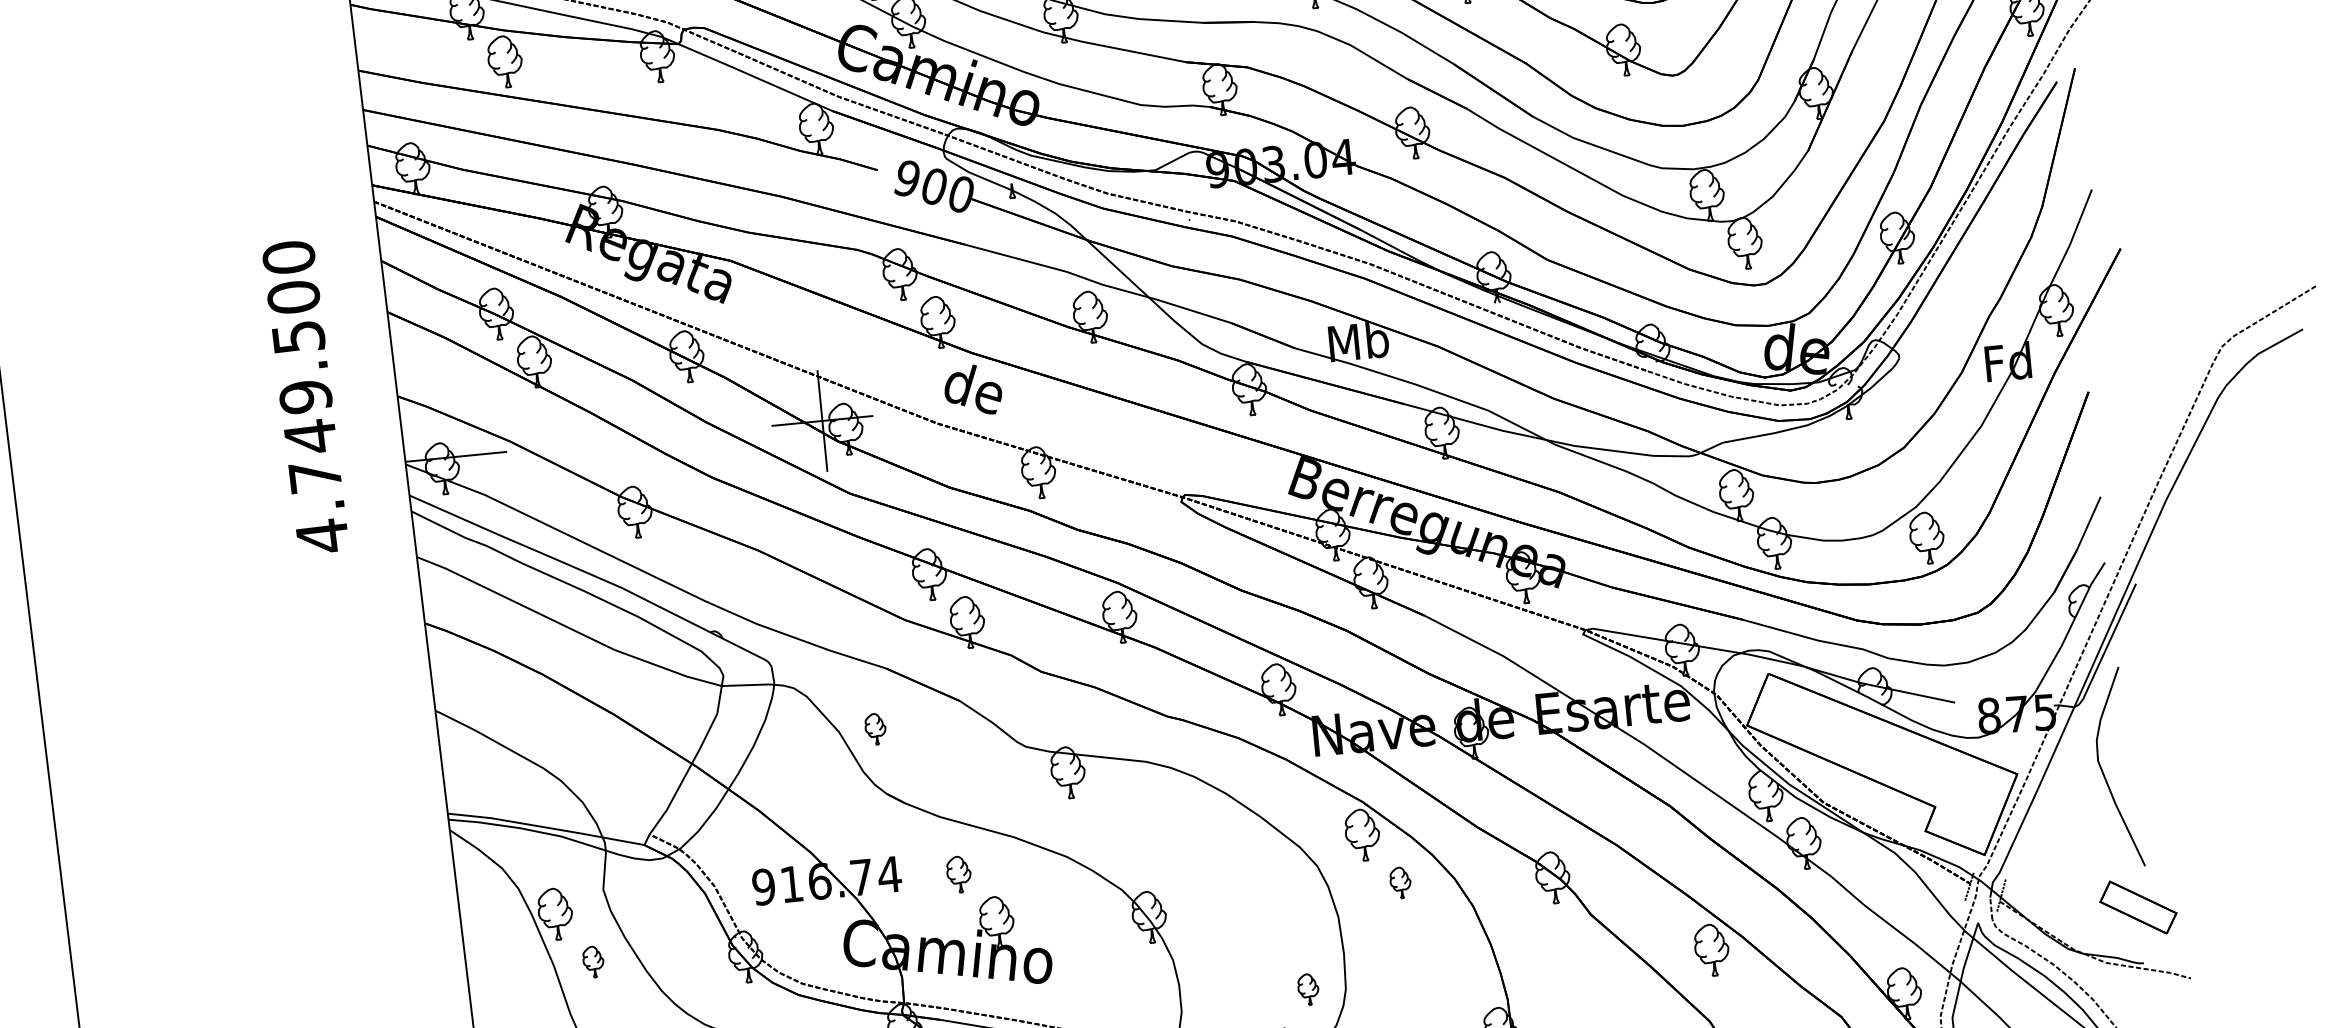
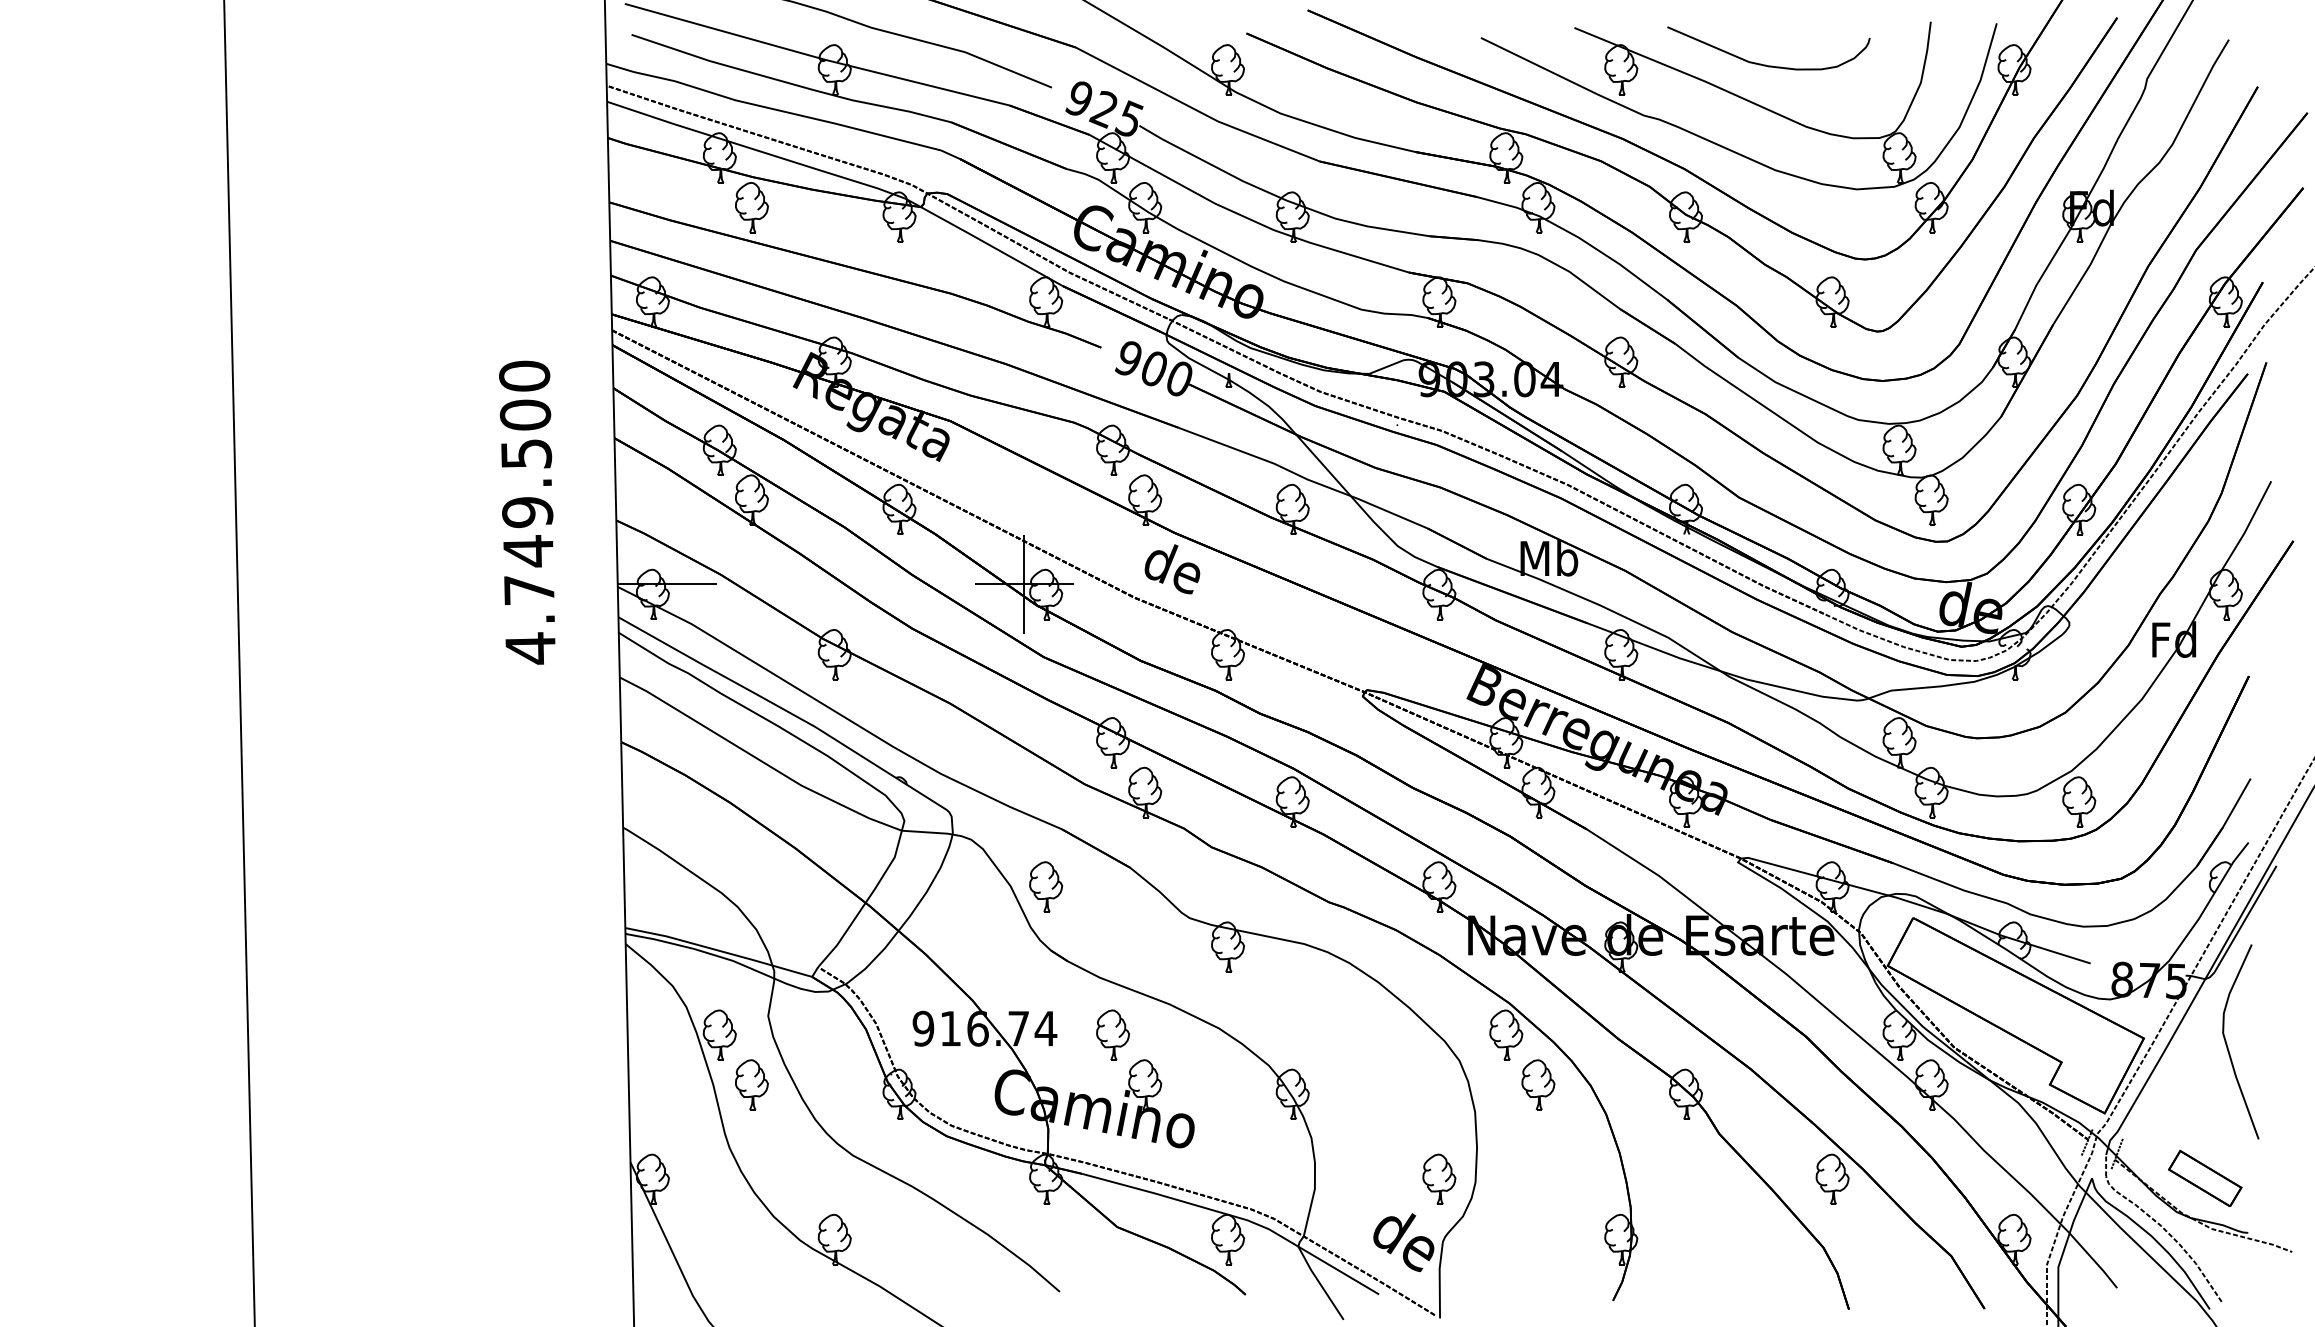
part: (875, 728) -> (1046, 886), size x1.67
part: (958, 873) -> (1112, 1034), size x1.43
part: (1400, 882) -> (1538, 1084), size x1.67
part: (2138, 906) -> (2205, 1177), moved
part: (593, 961) -> (751, 1084), size x1.67
part: (1308, 988) -> (1439, 1178), size x1.67

